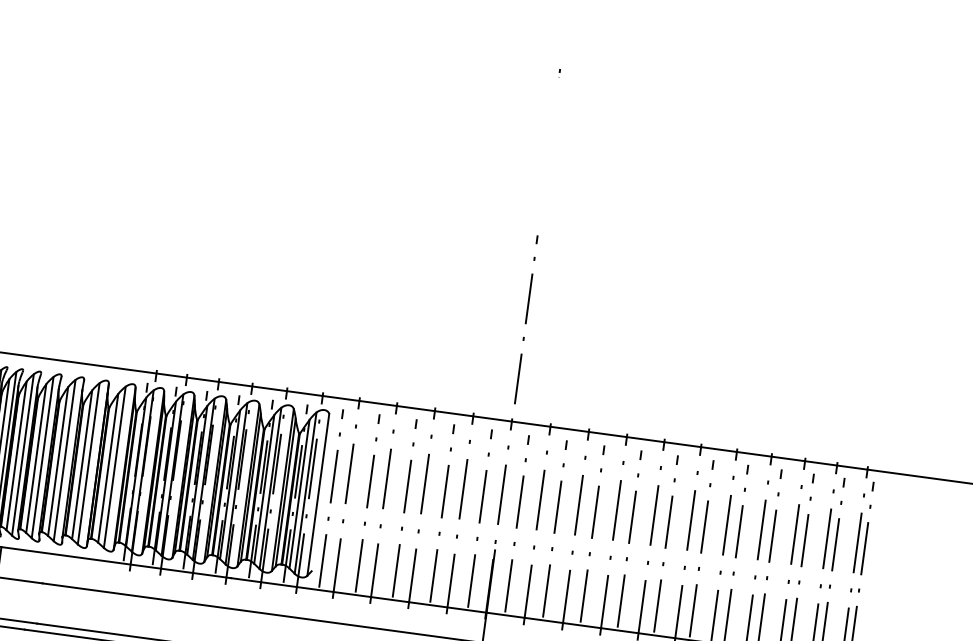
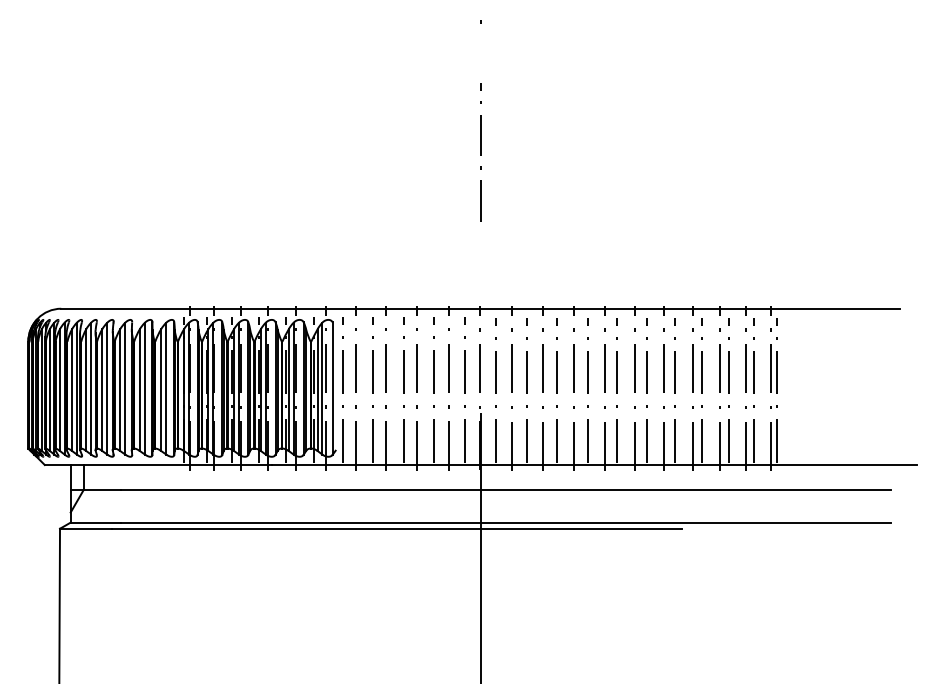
line: (525, 319) -> (480, 152), moved

